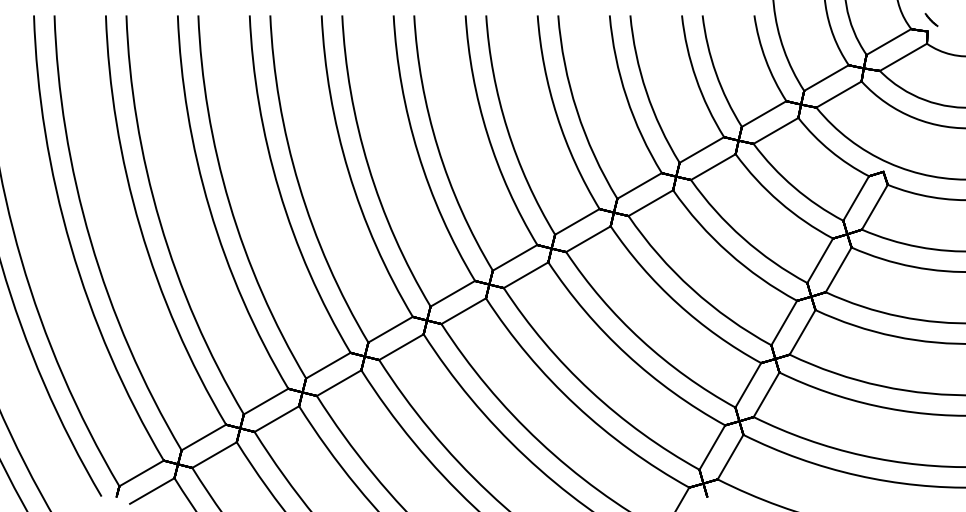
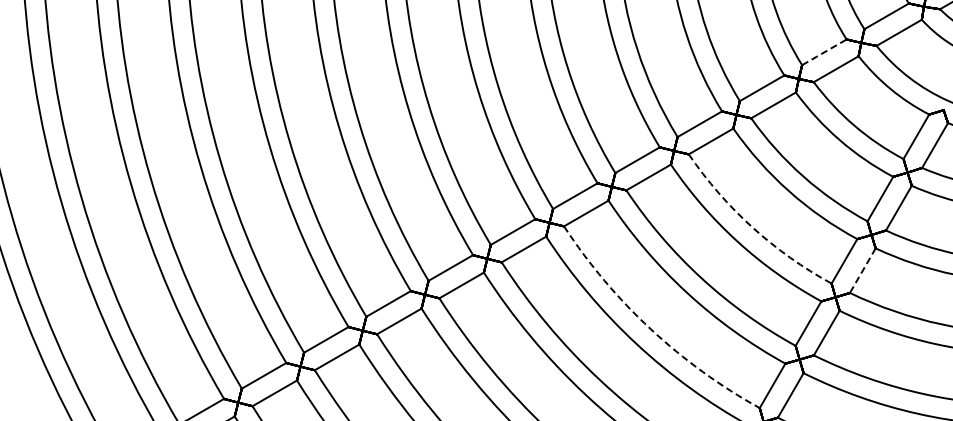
line: (764, 114) -> (824, 52), solid -> dashed
arc: (692, 289) -> (752, 227), solid -> dashed
line: (802, 332) -> (862, 270), solid -> dashed
arc: (590, 390) -> (650, 328), solid -> dashed

